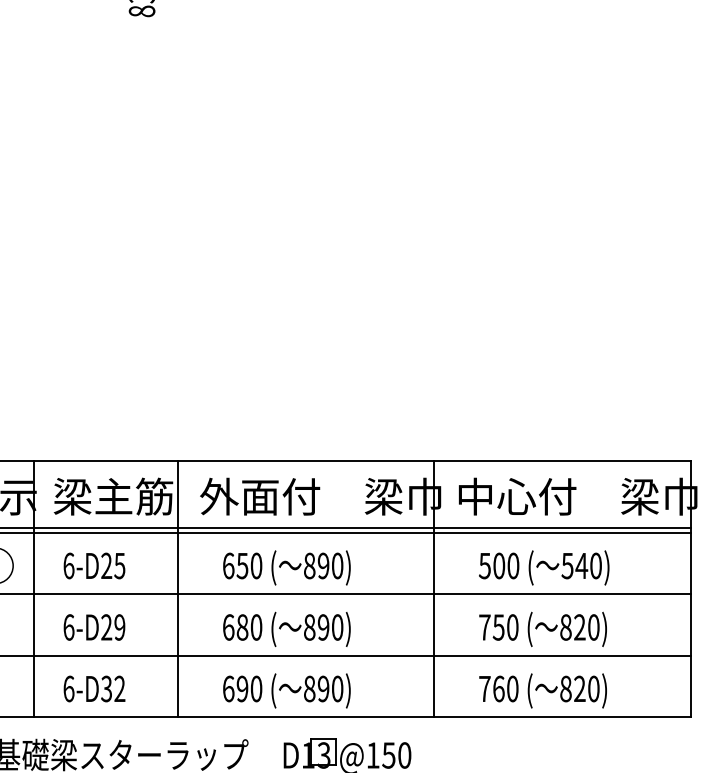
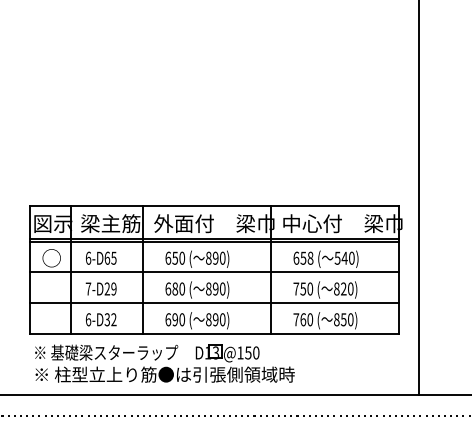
text: (106, 564) -> (107, 257), 6-D25 -> 6-D65
text: (499, 564) -> (303, 257), 500 -> 658
text: (68, 626) -> (88, 288), 6-D29 -> 7-D29
text: (579, 688) -> (343, 319), 820) -> 850)

